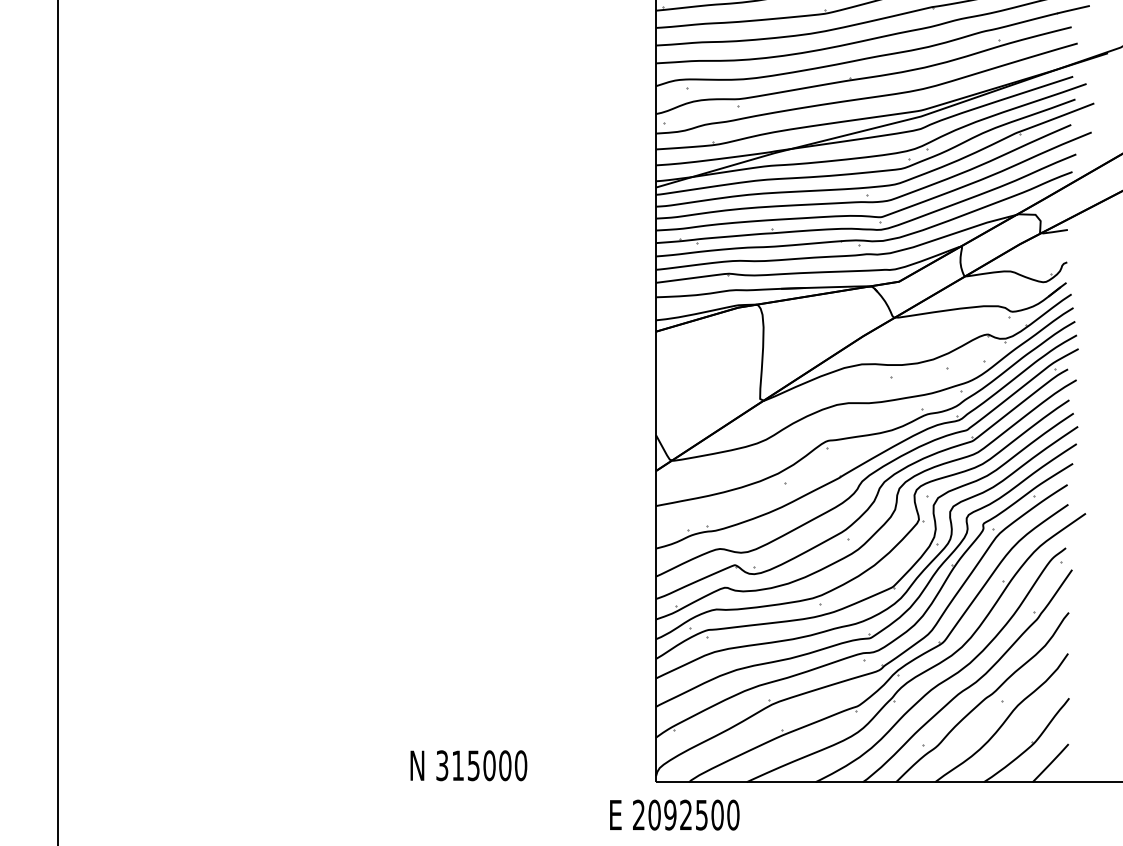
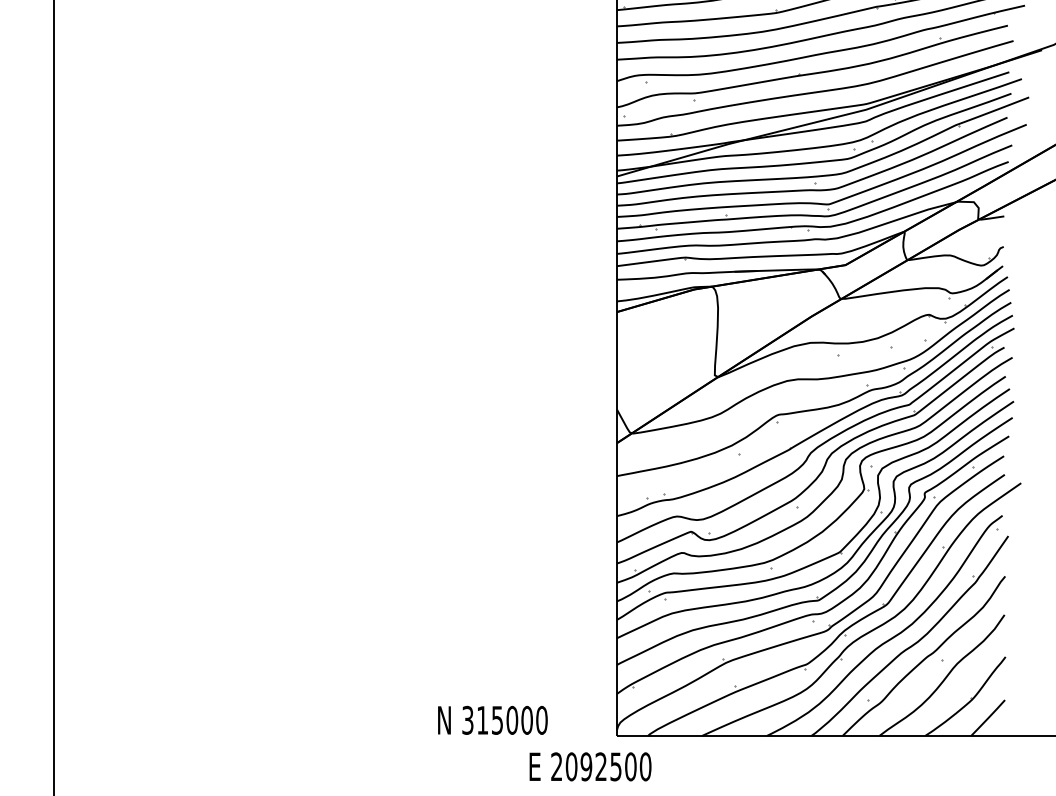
text: (468, 764) -> (492, 719), moved
text: (674, 814) -> (590, 766), moved

